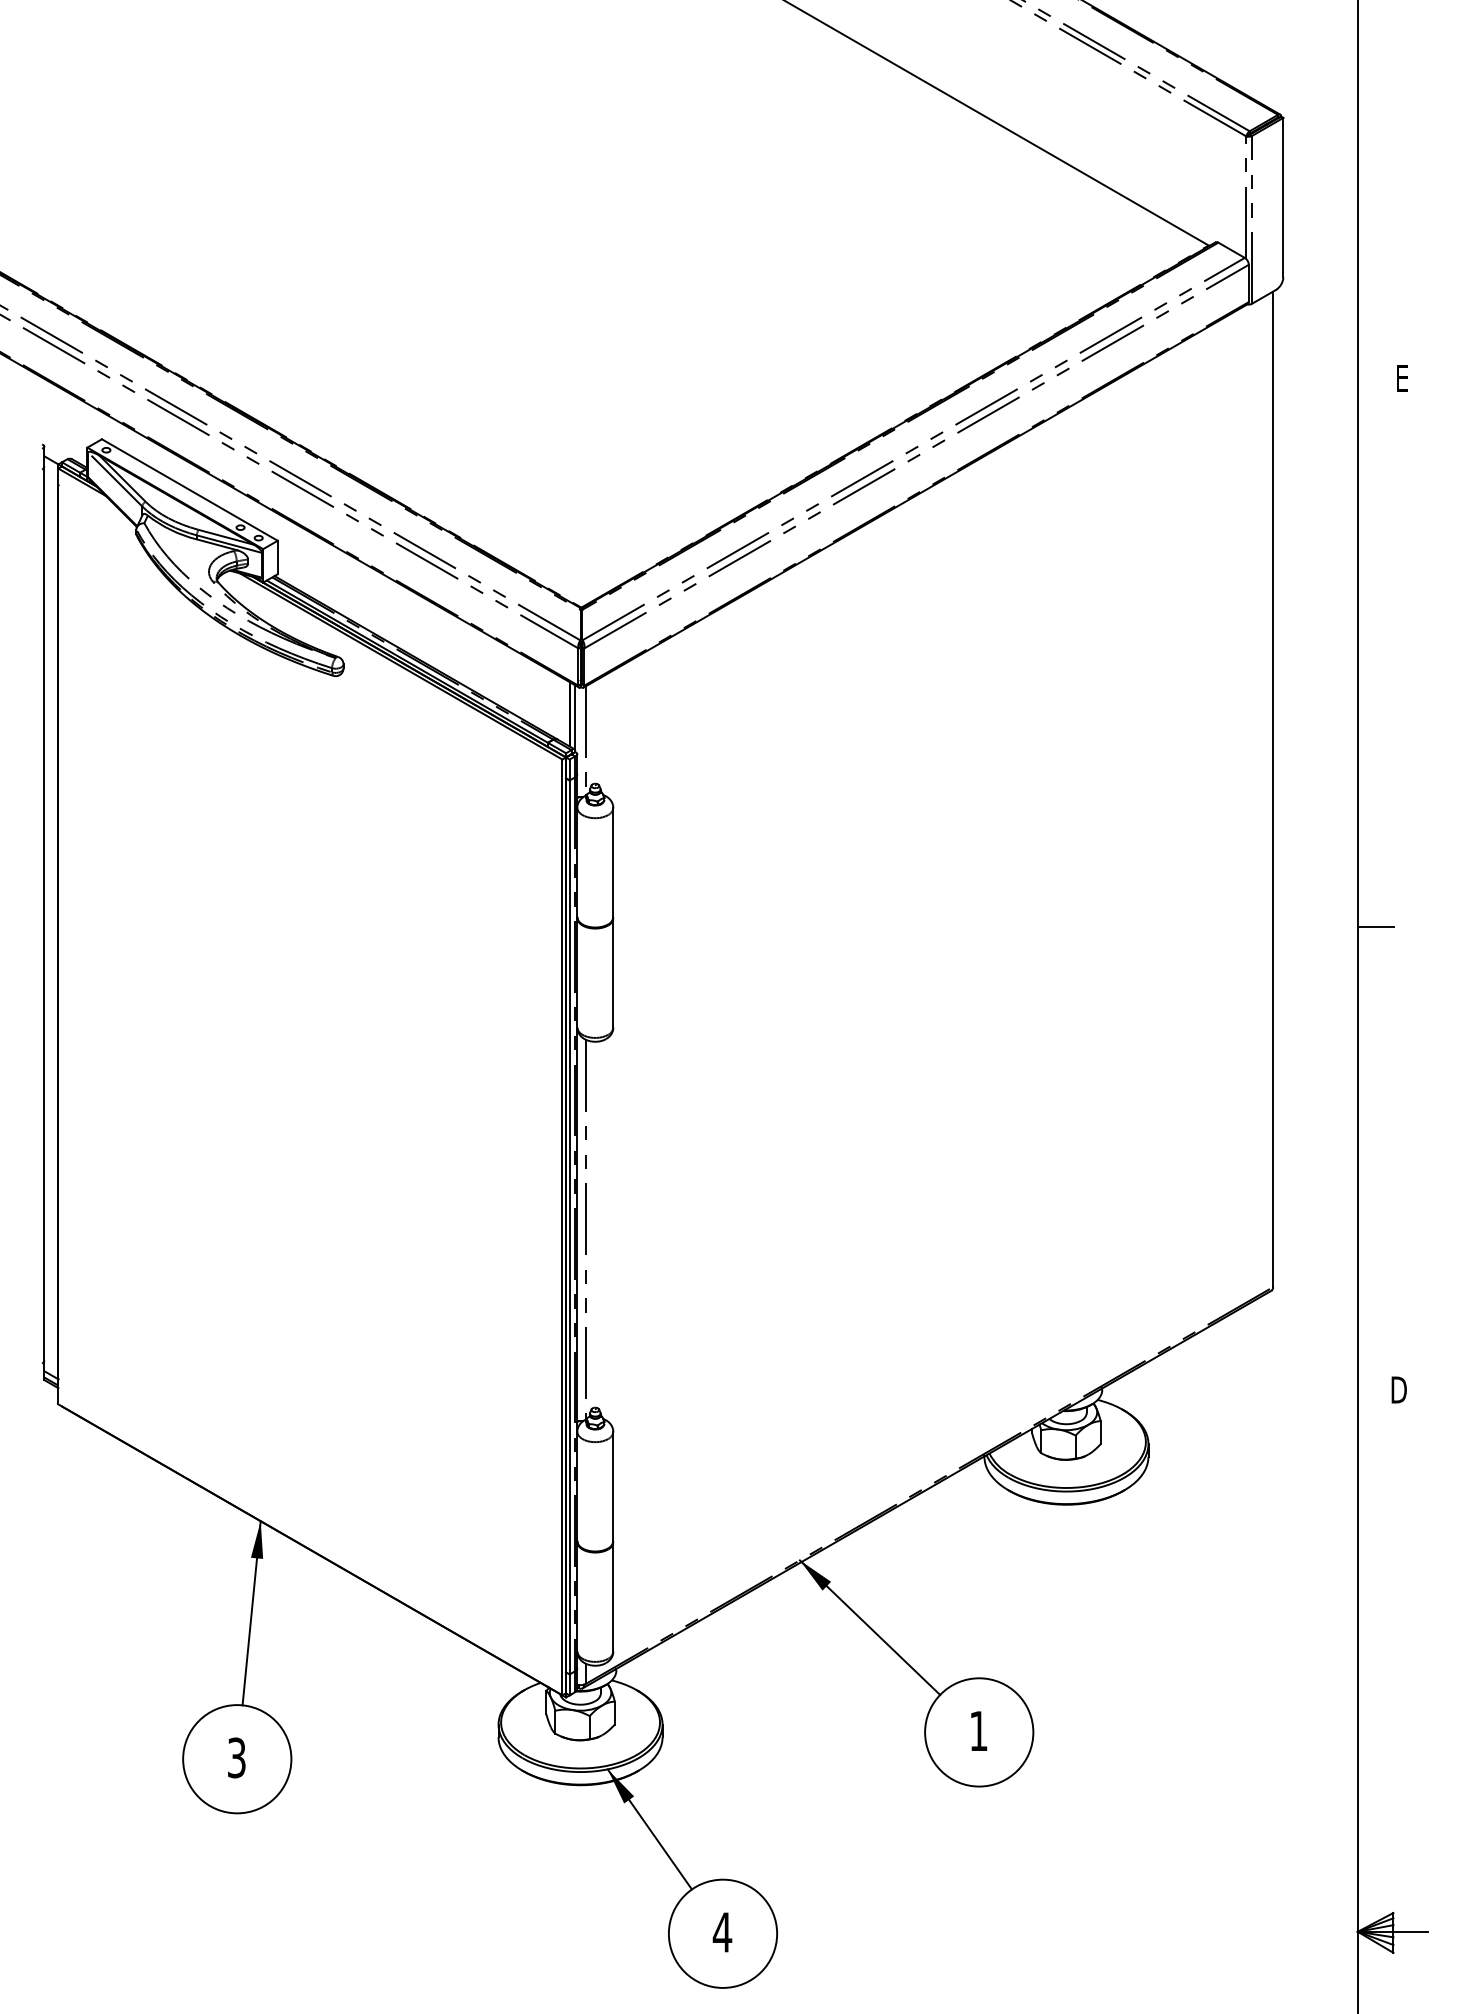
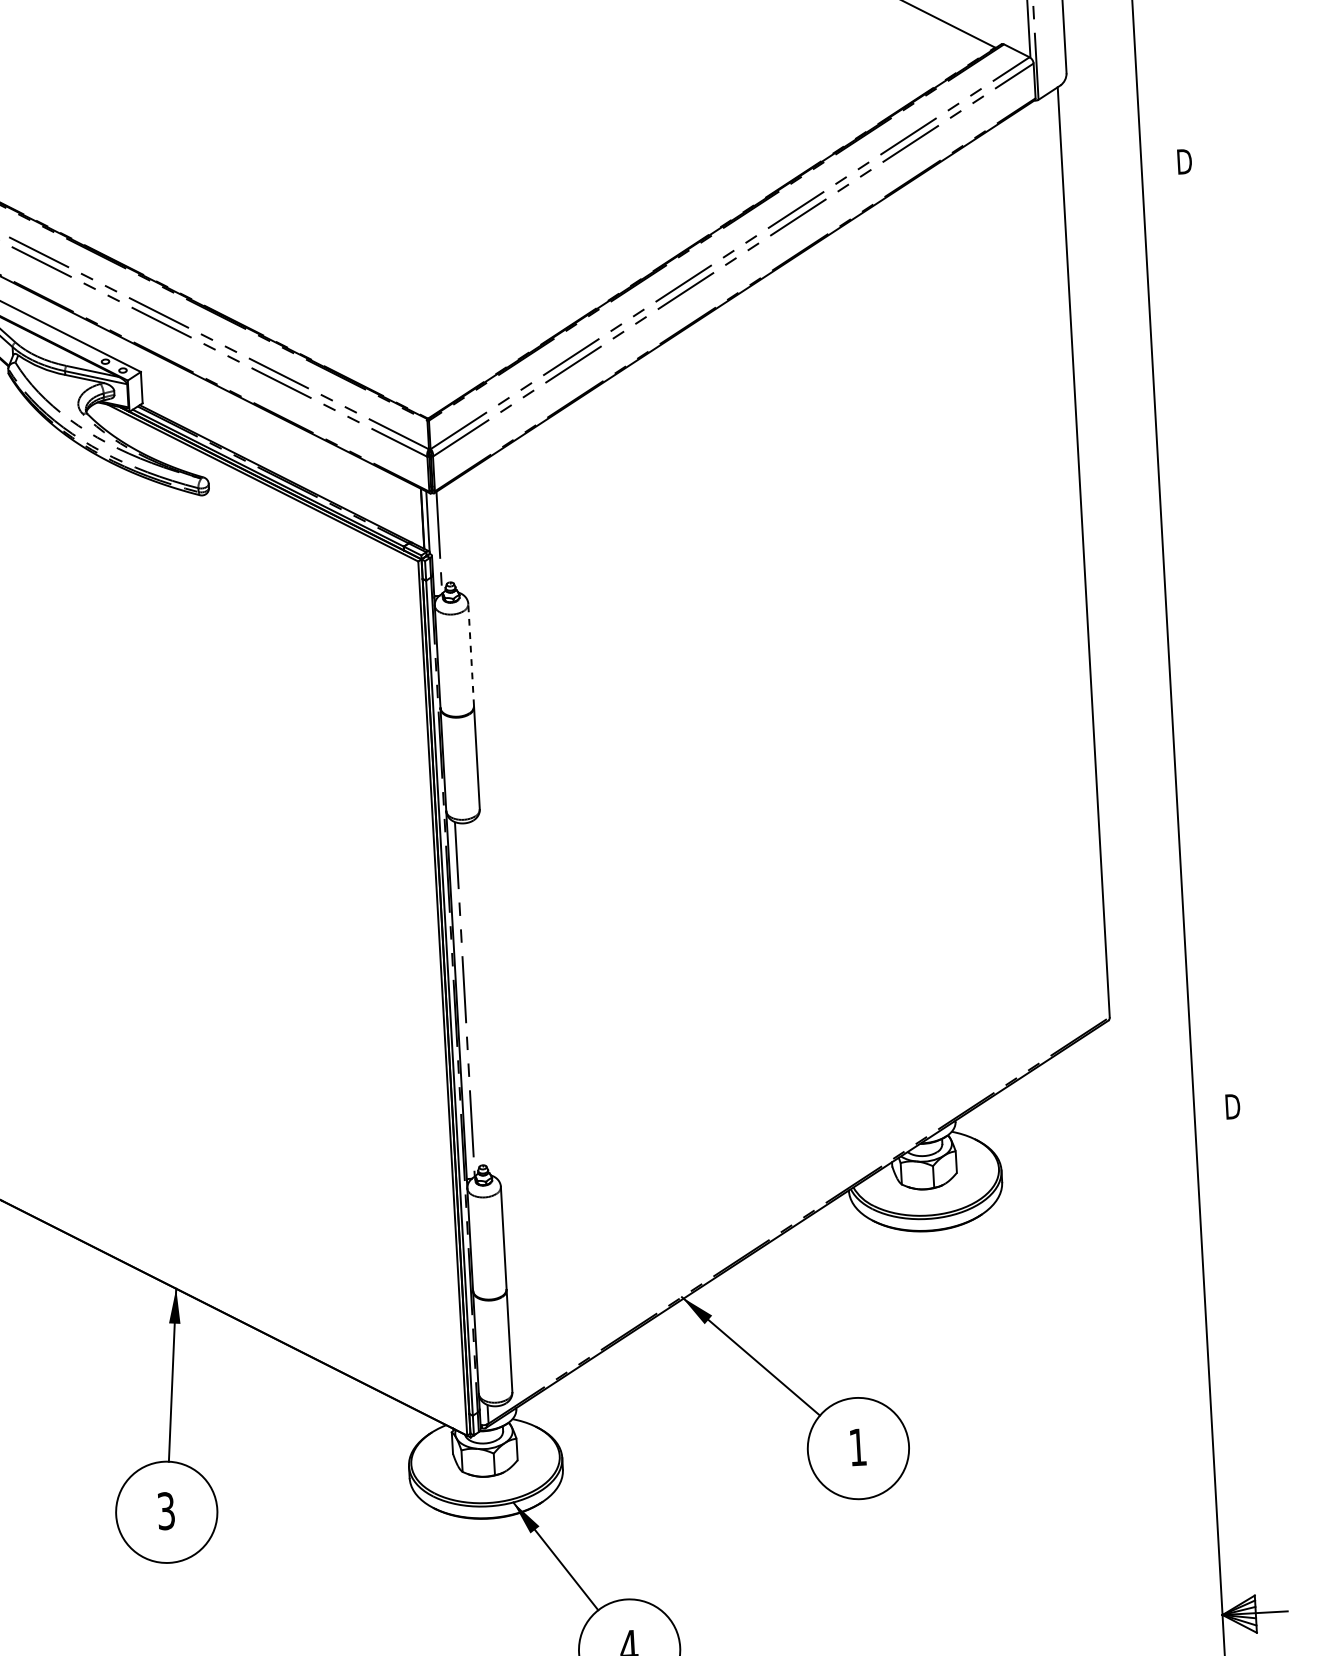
text: (1403, 378) -> (1184, 161), E -> D
line: (613, 862) -> (471, 655), solid -> dashed
line: (1375, 926) -> (1186, 674), removed

